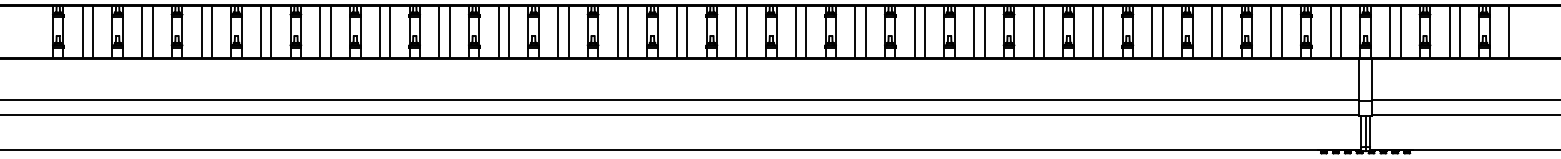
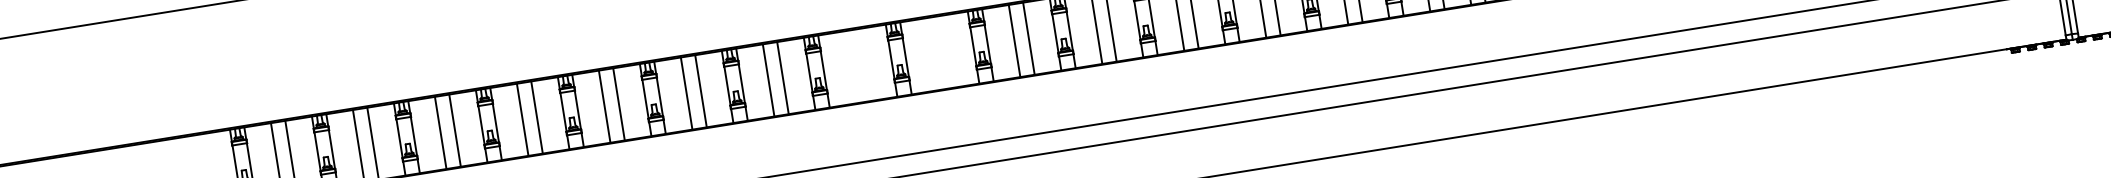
line: (498, 31) -> (850, 66), removed
line: (509, 31) -> (865, 64), removed
line: (558, 31) -> (932, 53), removed
line: (568, 31) -> (946, 51), removed

